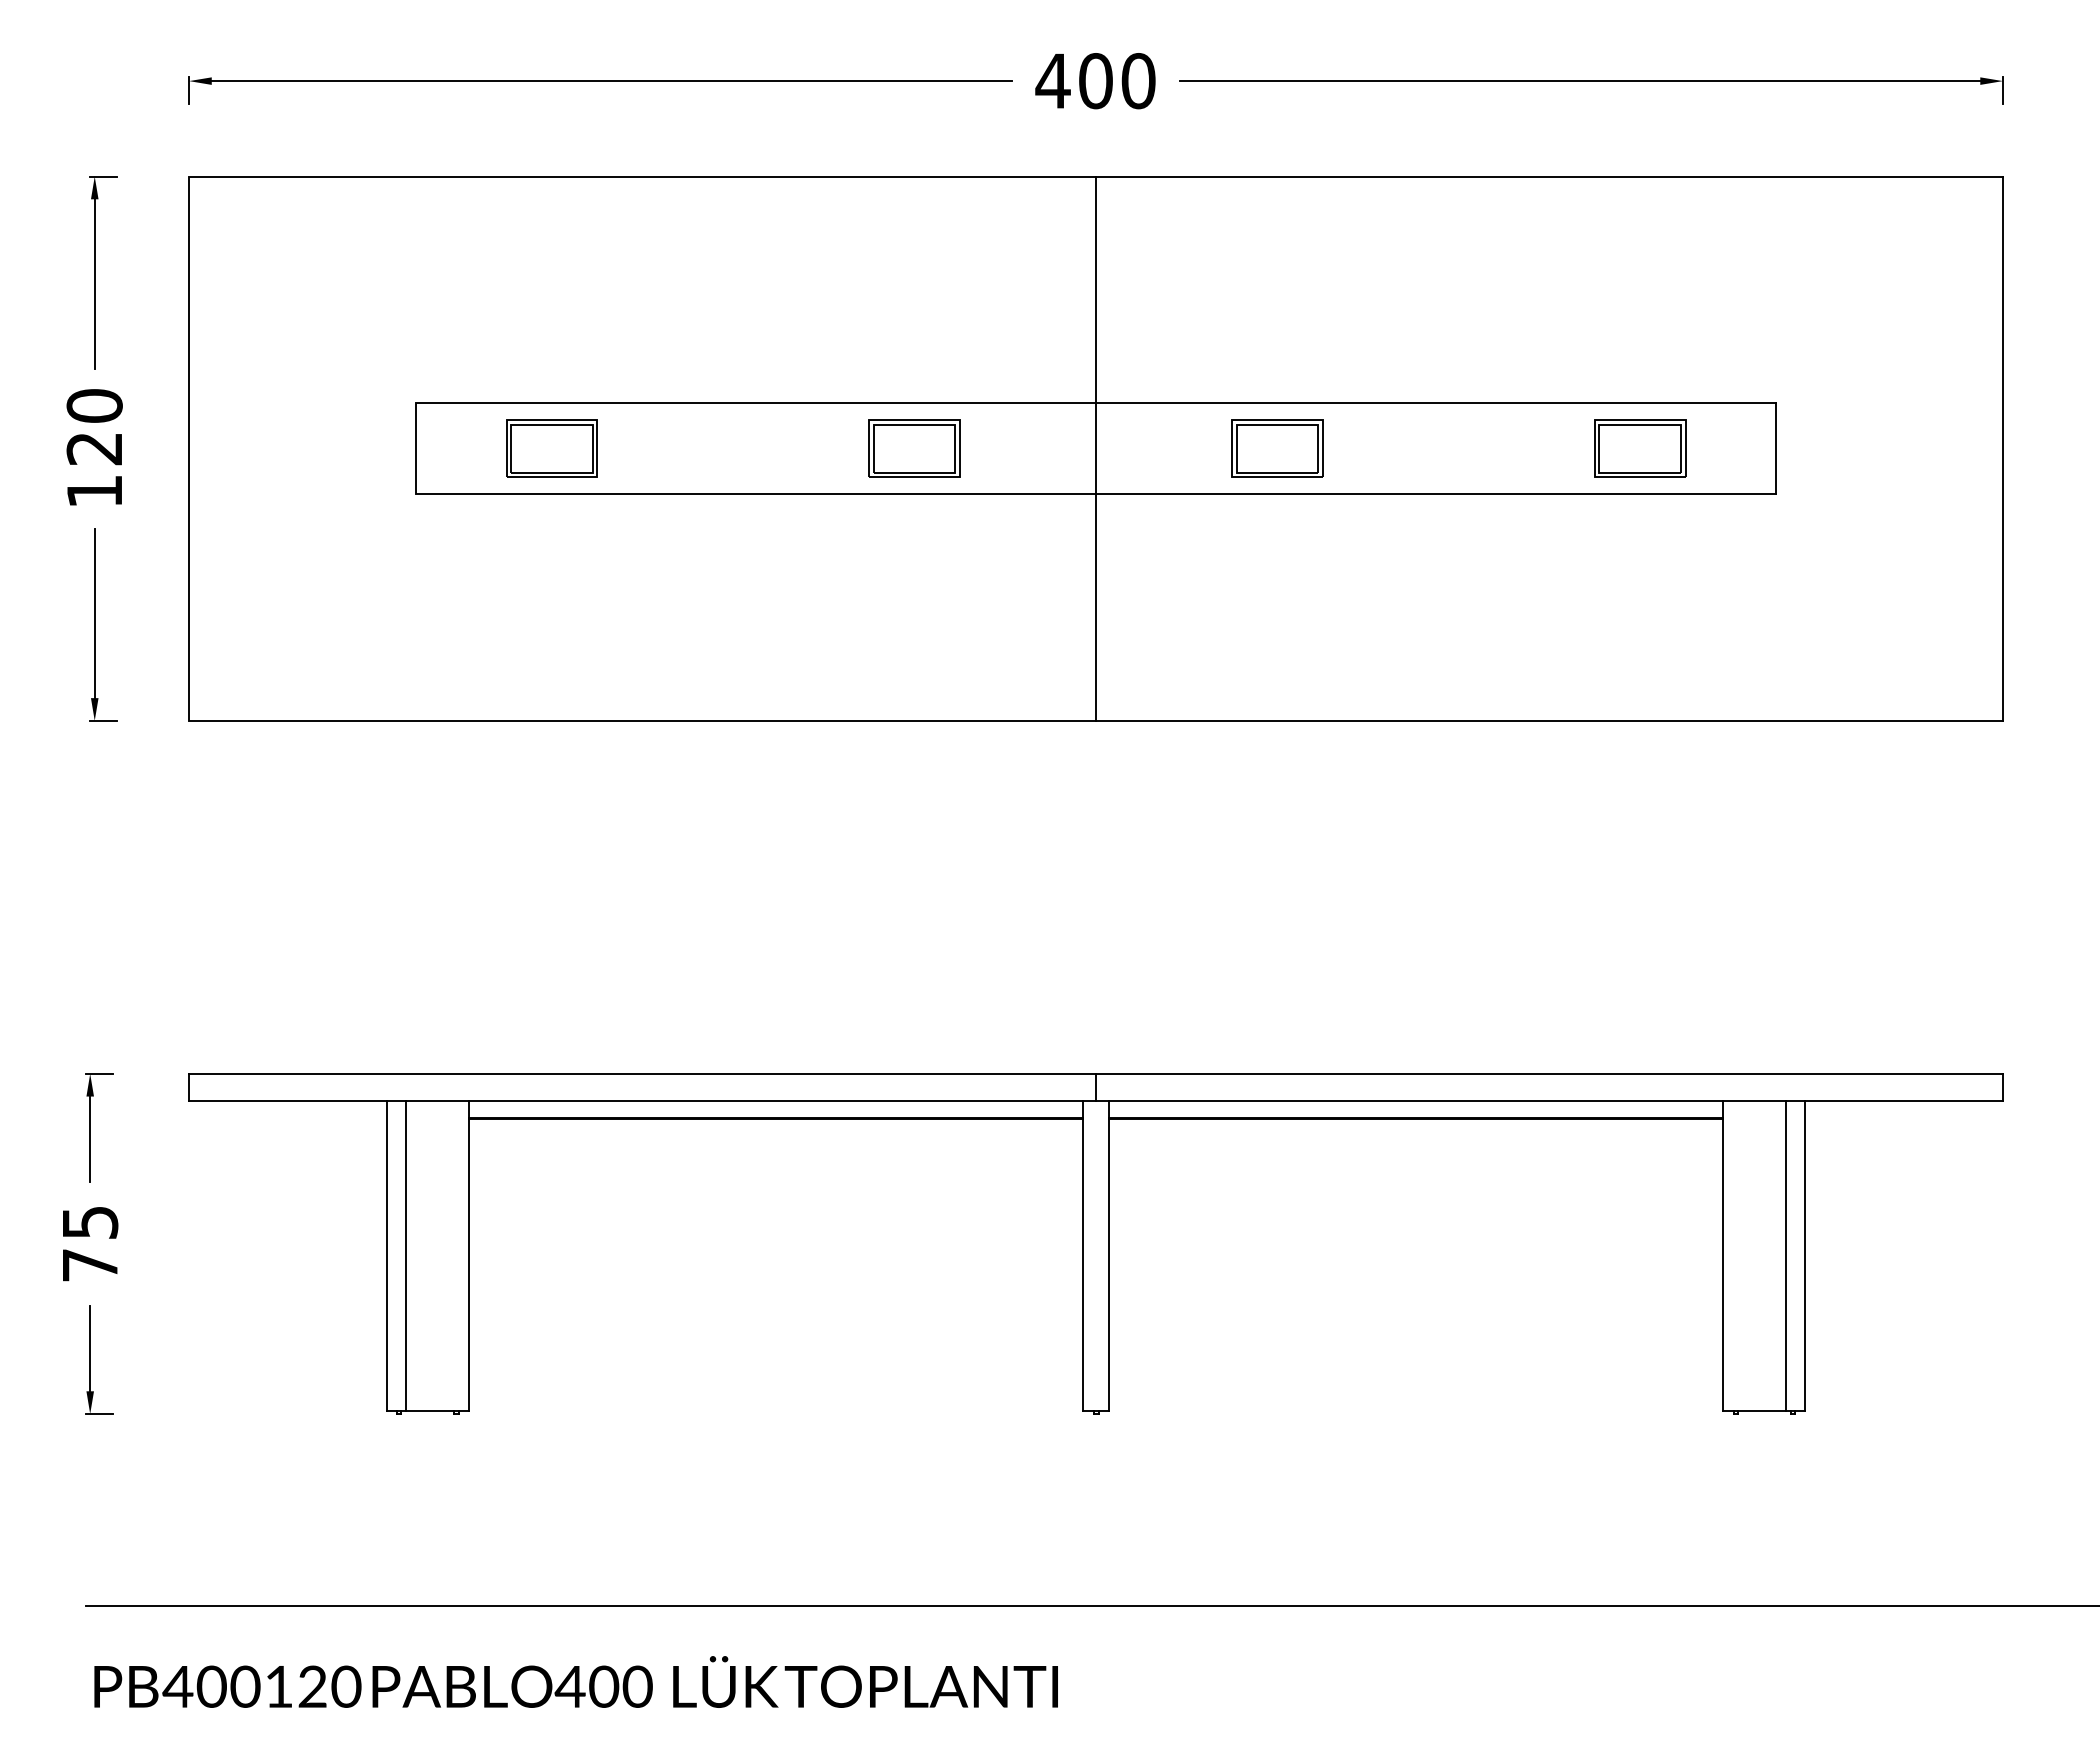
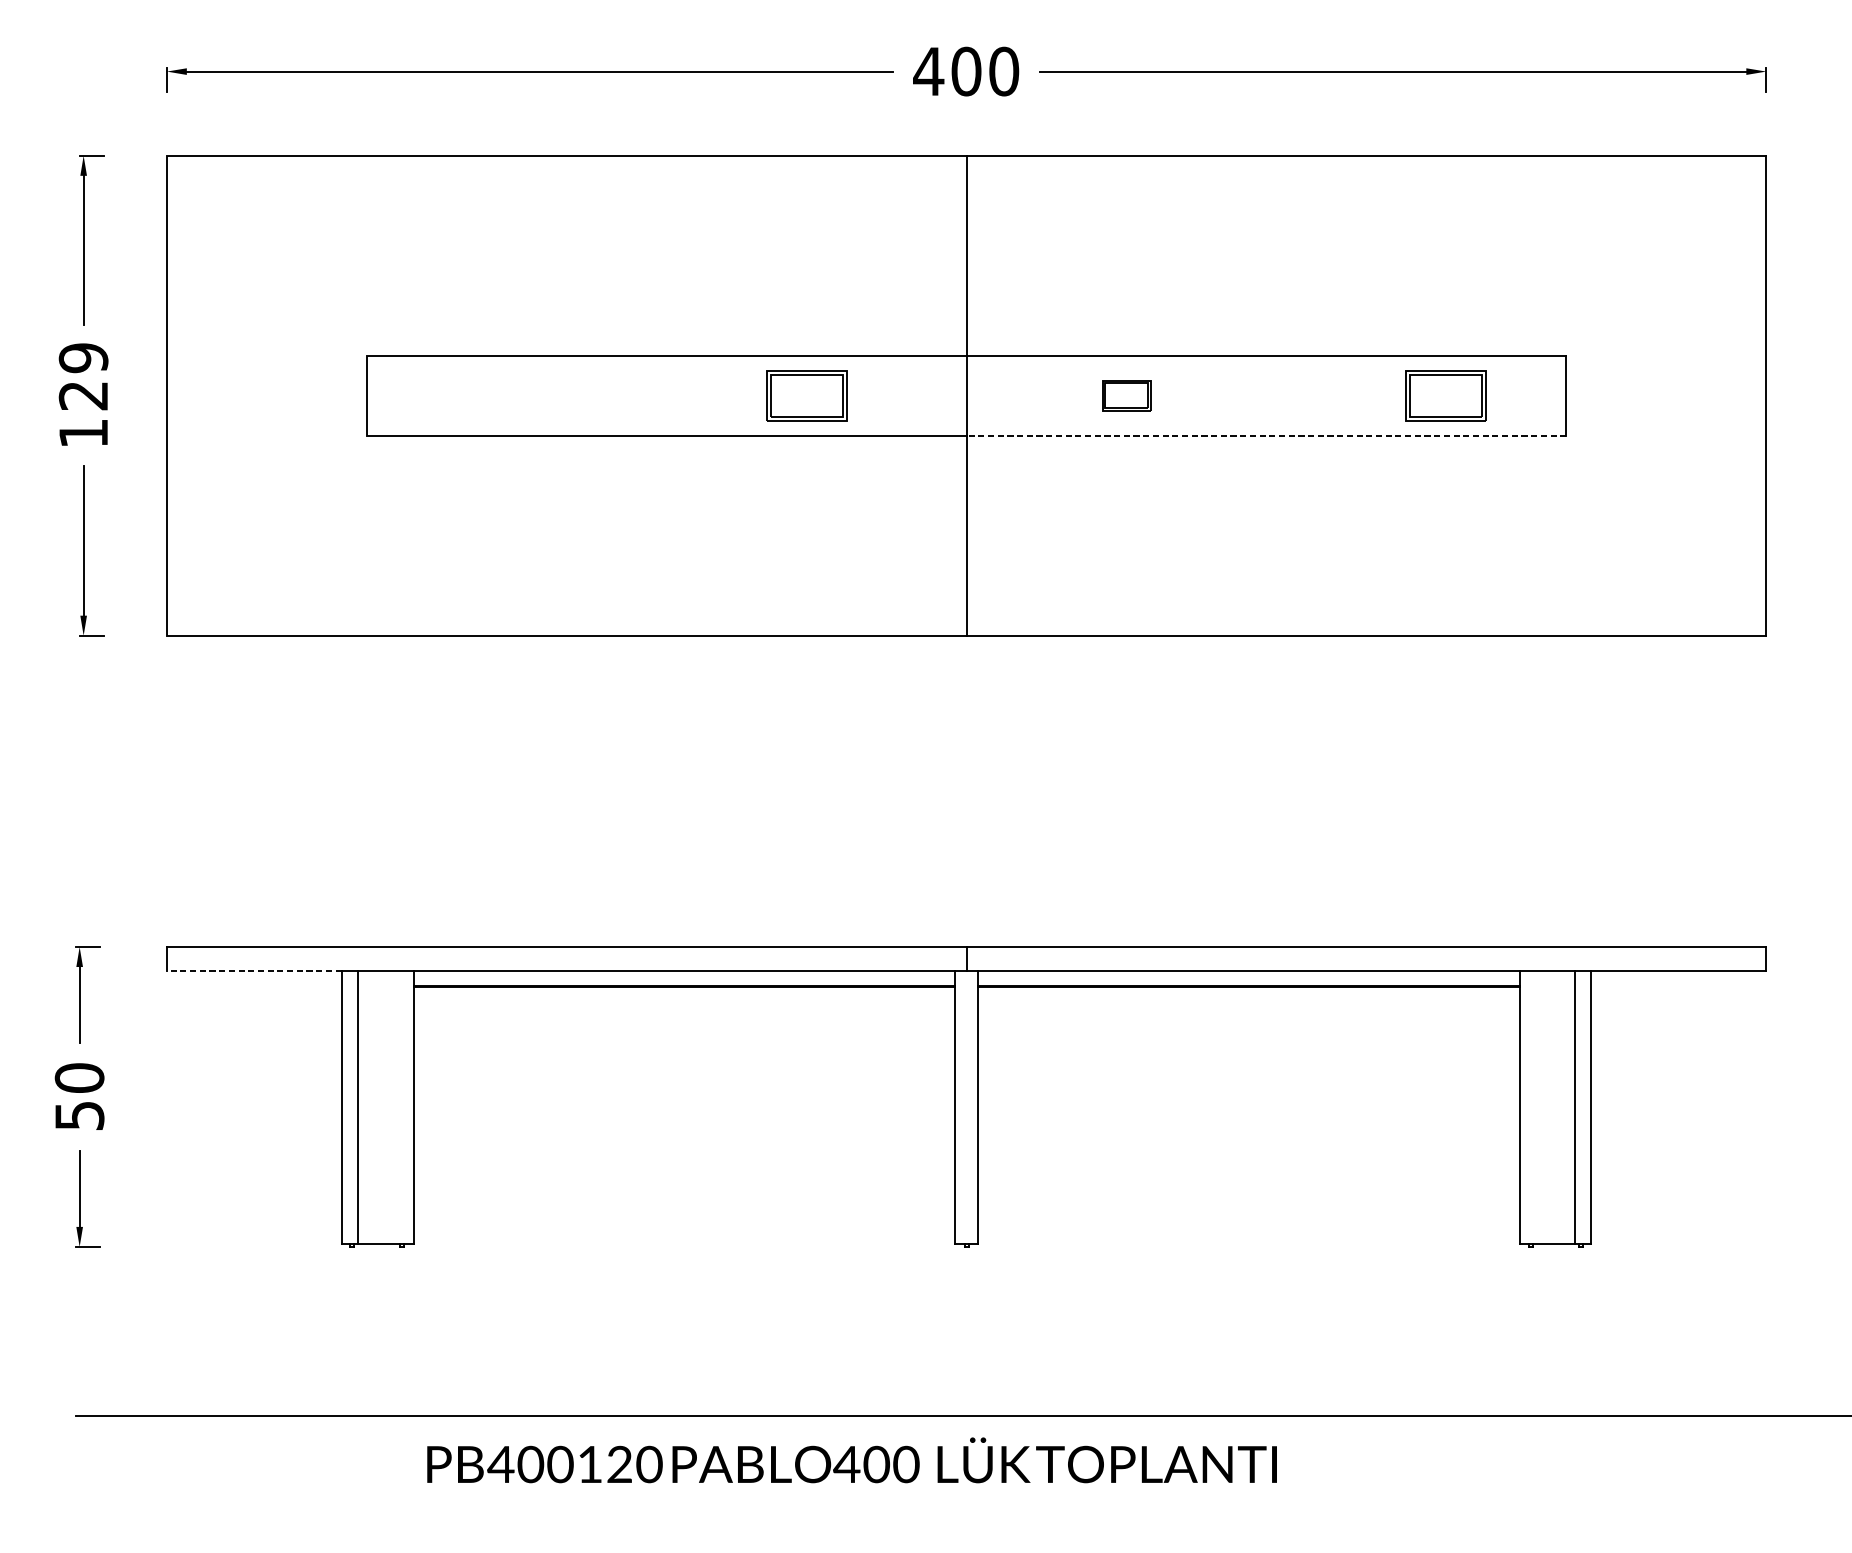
text: (94, 406) -> (83, 358), 120 -> 129
part: (551, 448) -> (486, 395), removed
part: (1277, 448) -> (1126, 395), size x0.6
line: (1435, 494) -> (1265, 436), solid -> dashed
line: (287, 1101) -> (253, 971), solid -> dashed
text: (90, 1243) -> (79, 1096), 75 -> 50
text: (575, 1681) -> (851, 1459), moved

